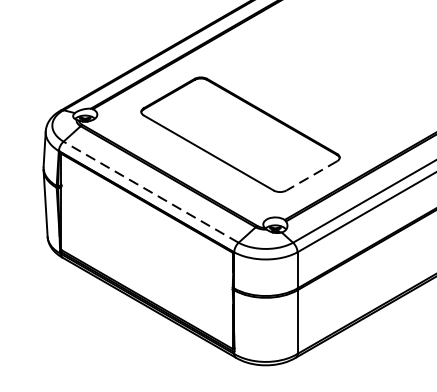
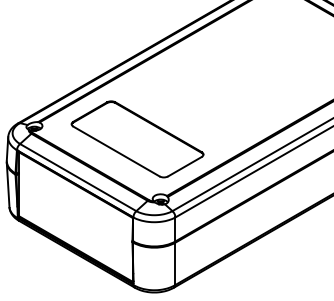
line: (311, 175) -> (184, 166), dashed -> solid
line: (150, 192) -> (77, 177), dashed -> solid

